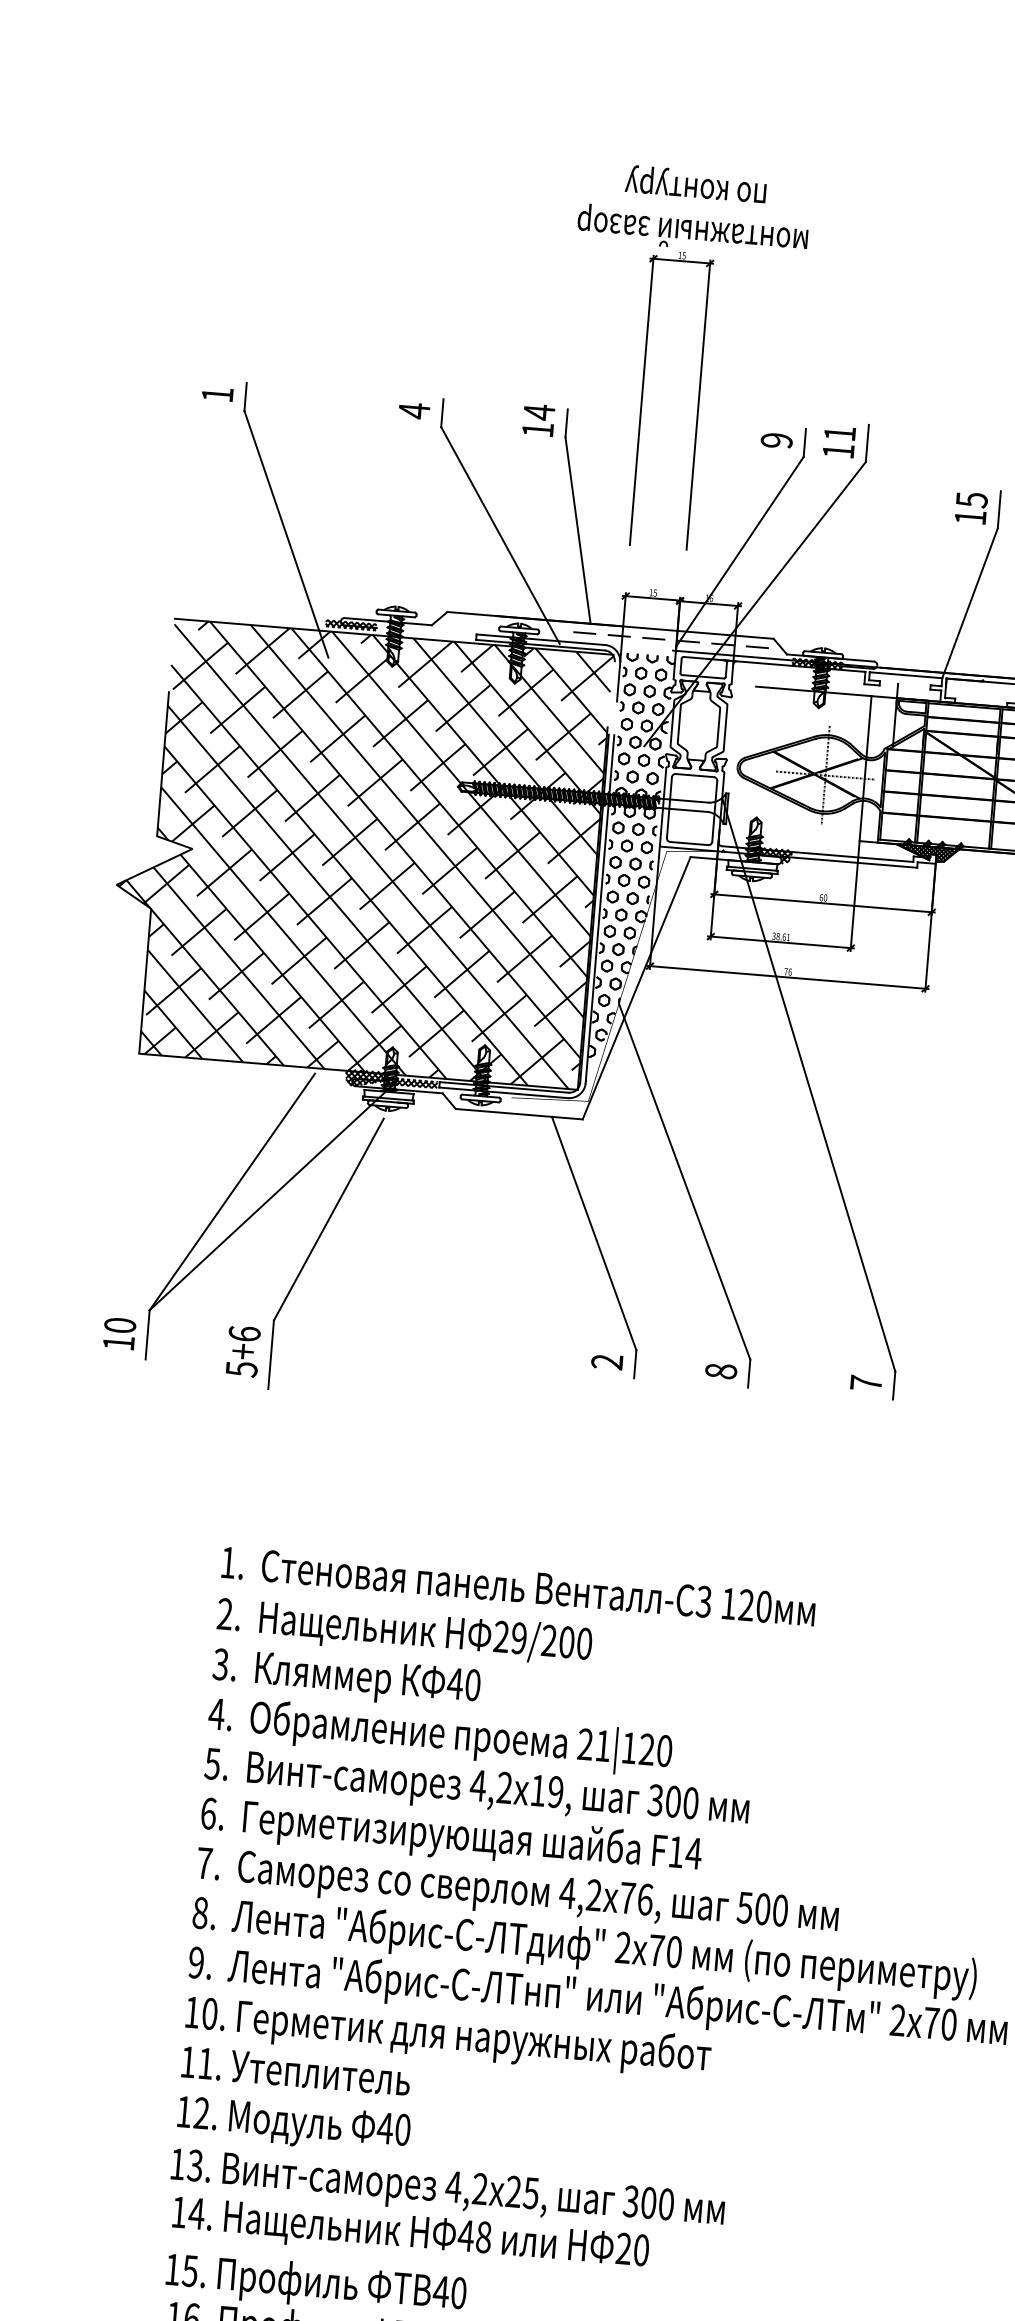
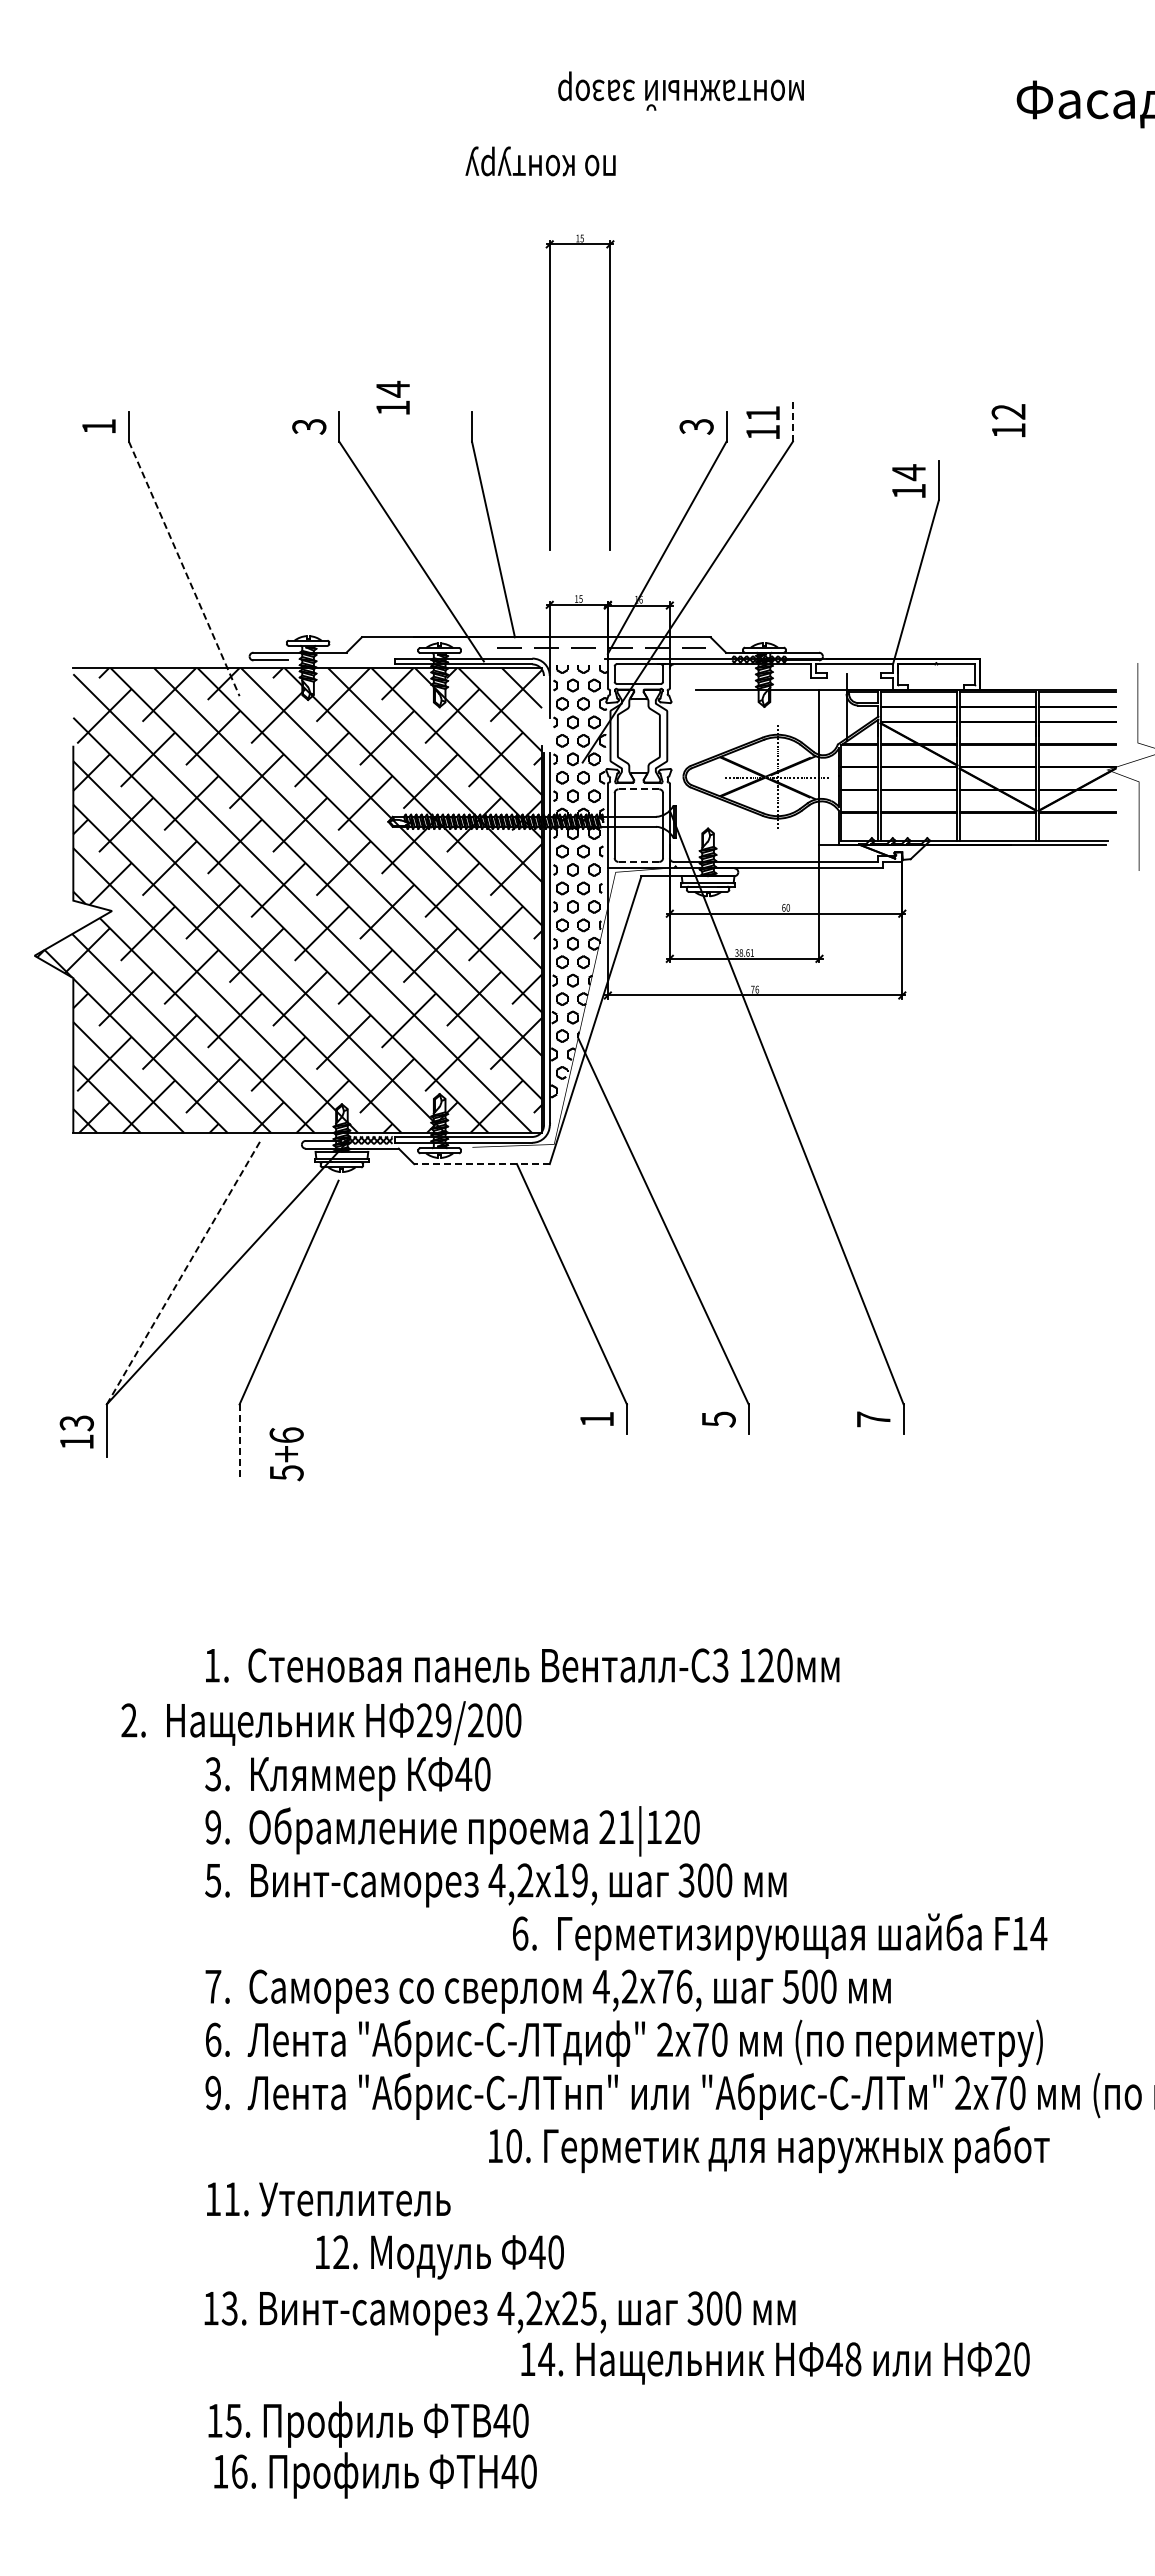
text: (696, 184) -> (540, 161), moved
text: (692, 230) -> (680, 90), moved
text: (414, 410) -> (309, 426), 4 -> 3
text: (538, 419) -> (392, 397), moved
text: (776, 440) -> (696, 426), 9 -> 3
line: (866, 443) -> (792, 421), solid -> dashed
text: (972, 499) -> (909, 472), 15 -> 14
line: (286, 533) -> (184, 568), solid -> dashed
hatch: (350, 624) -> (260, 659), removed
line: (694, 775) -> (638, 789), solid -> dashed
line: (689, 843) -> (639, 861), solid -> dashed
hatch: (929, 850) -> (894, 848), removed
hatch: (772, 855) -> (728, 867), removed
hatch: (367, 1078) -> (317, 1139), removed
line: (519, 1114) -> (482, 1164), solid -> dashed
line: (232, 1191) -> (184, 1271), solid -> dashed
text: (119, 1325) -> (76, 1423), 10 -> 13
text: (243, 1351) -> (286, 1454), moved
line: (270, 1355) -> (239, 1441), solid -> dashed
text: (606, 1362) -> (596, 1419), 2 -> 1
text: (720, 1371) -> (718, 1419), 8 -> 5
text: (404, 1631) -> (321, 1723), moved
text: (216, 1714) -> (212, 1827), 4. -> 9.
text: (451, 1836) -> (780, 1936), moved
text: (200, 1912) -> (213, 2039), 8. -> 6.
text: (448, 2036) -> (769, 2149), moved
text: (293, 2125) -> (439, 2257), moved
text: (410, 2235) -> (775, 2363), moved

